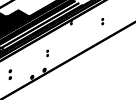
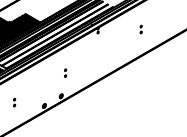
part: (10, 74) -> (14, 102), size x0.62

